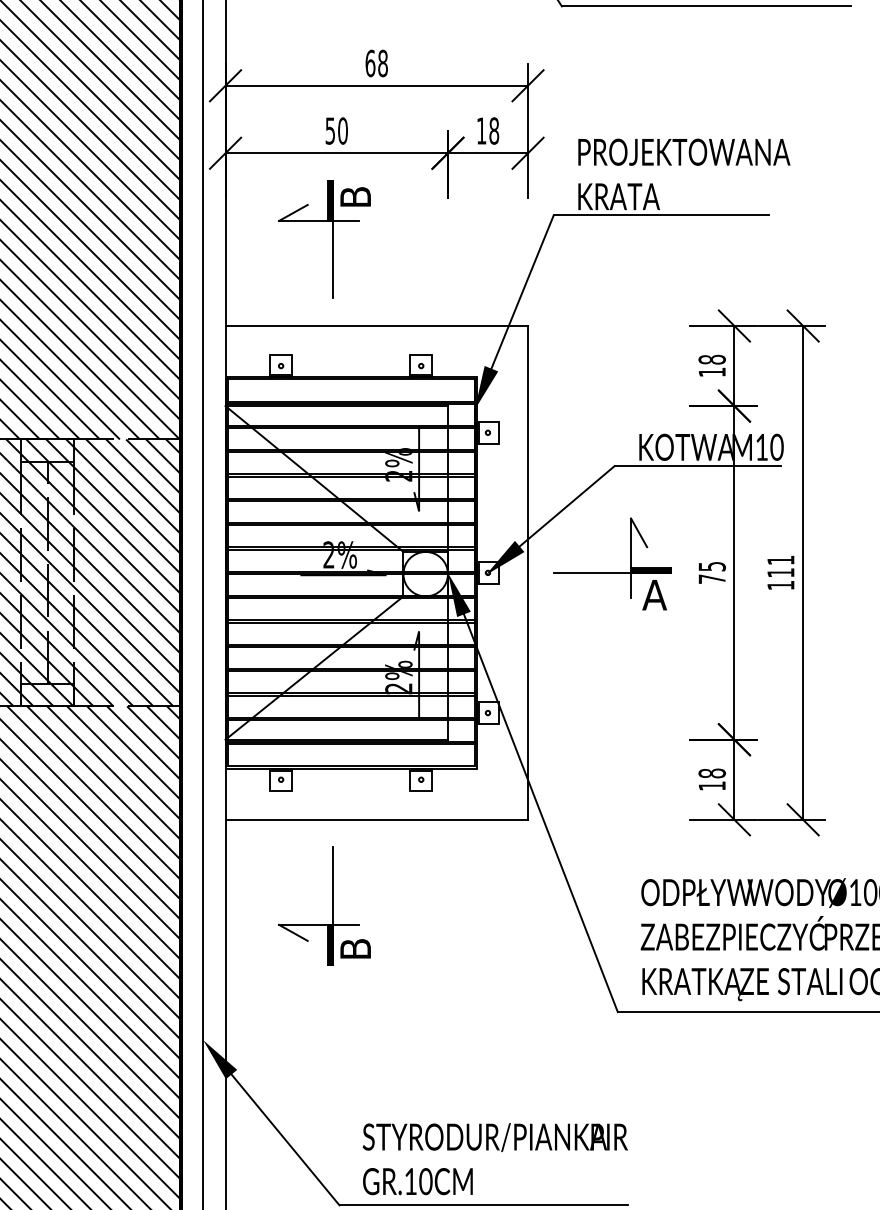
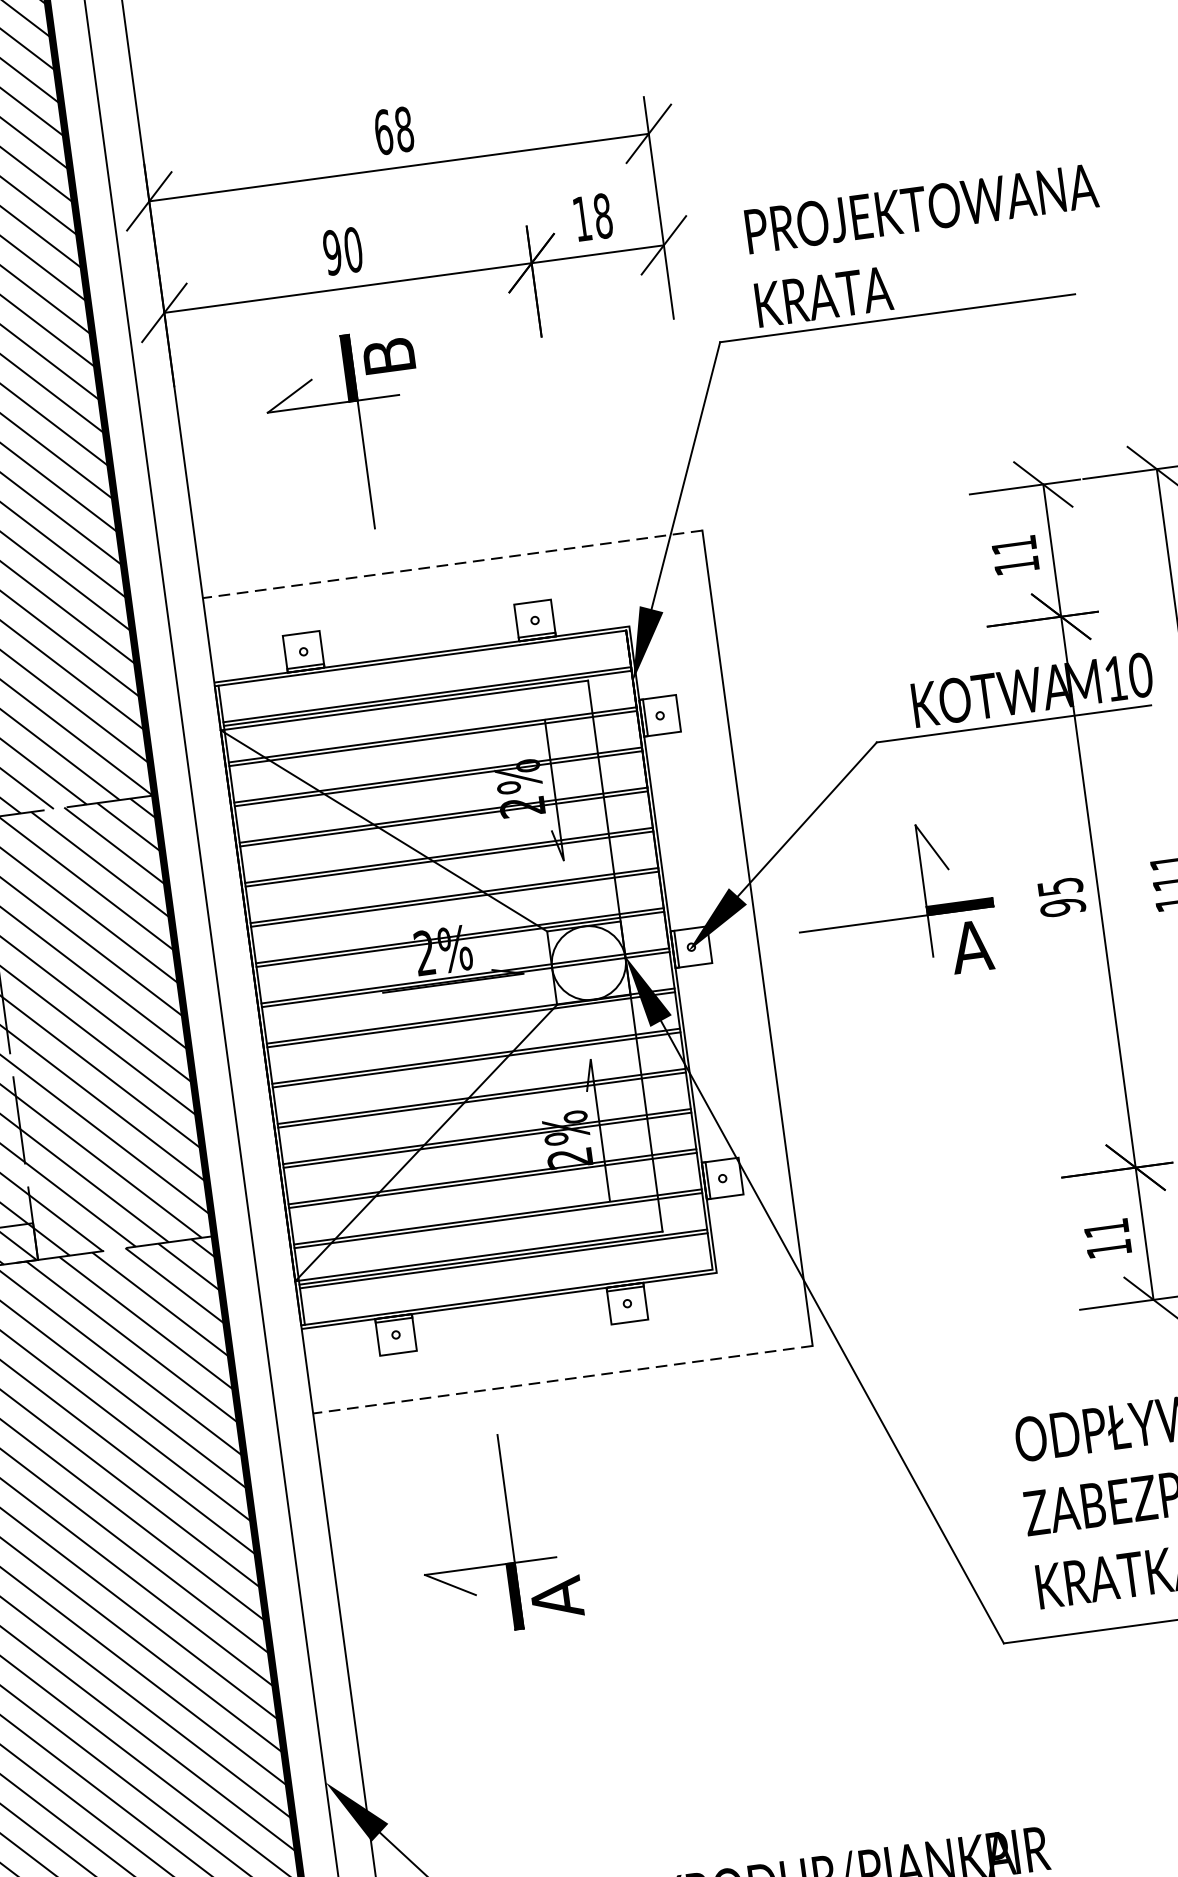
text: (330, 130) -> (332, 251), 50 -> 90
line: (376, 326) -> (452, 565), solid -> dashed
text: (711, 359) -> (1012, 544), 18 -> 11
text: (711, 579) -> (1061, 908), 75 -> 95
text: (711, 773) -> (1105, 1228), 18 -> 11
line: (376, 819) -> (562, 1379), solid -> dashed
text: (355, 948) -> (556, 1596), B -> A

